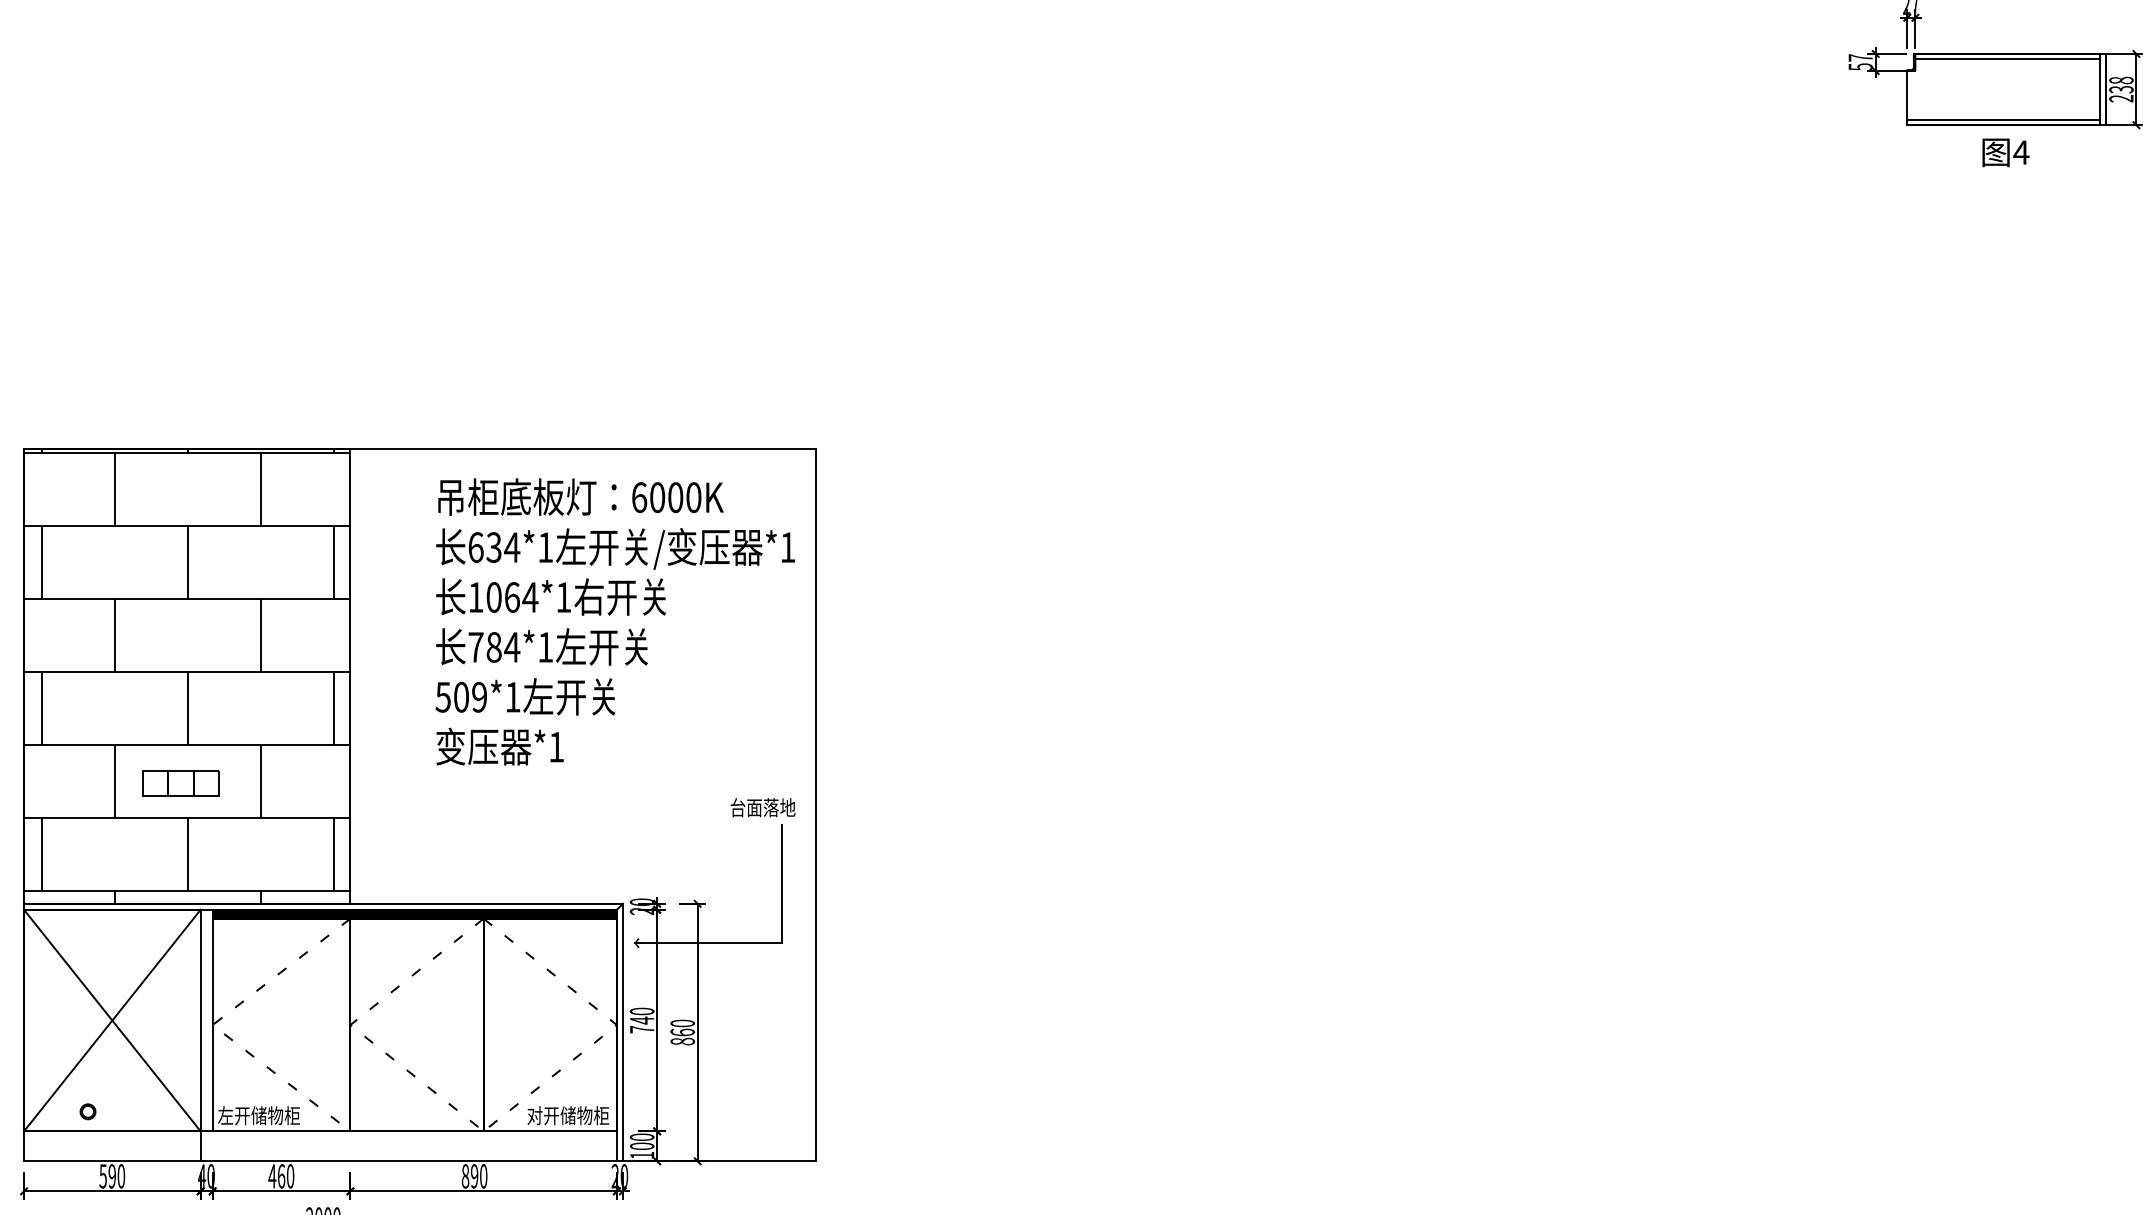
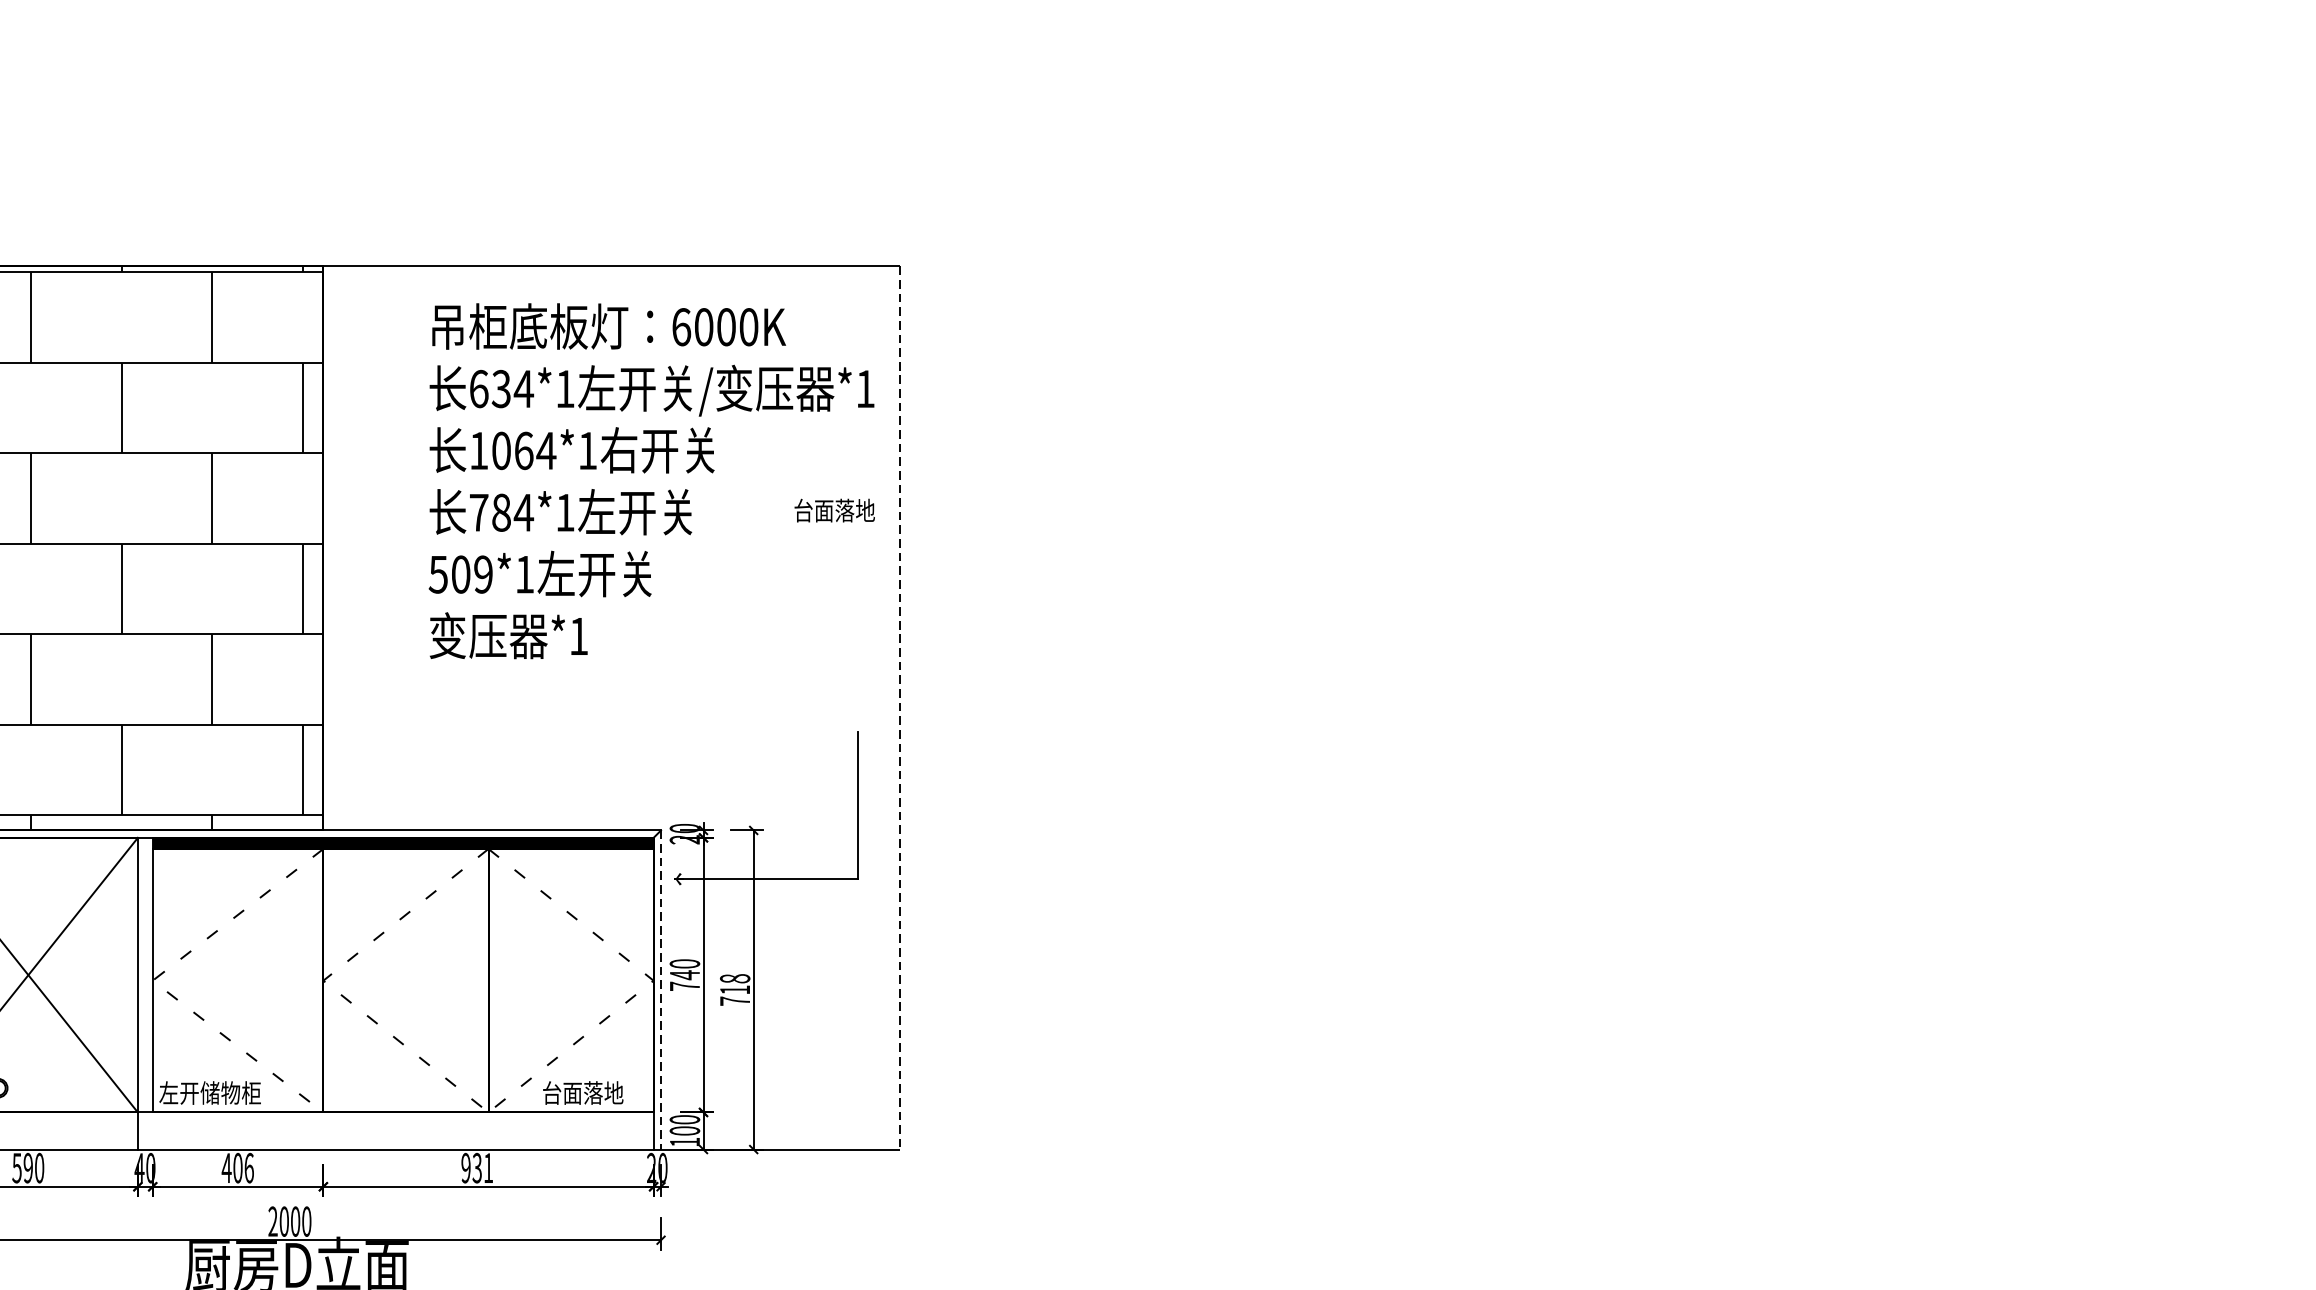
part: (180, 783) -> (112, 681), removed
line: (815, 805) -> (899, 708), solid -> dashed
text: (762, 807) -> (834, 510), moved
line: (622, 1032) -> (660, 989), solid -> dashed
text: (682, 1032) -> (734, 989), 860 -> 718
text: (568, 1115) -> (593, 1092), 对开储物柜 -> 台面落地
text: (285, 1176) -> (242, 1168), 460 -> 406
text: (474, 1176) -> (477, 1168), 890 -> 931

